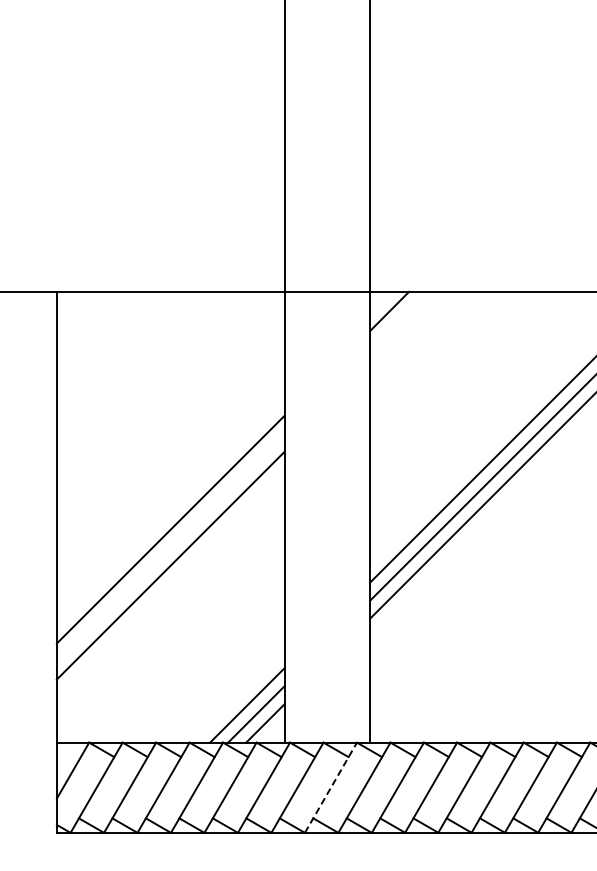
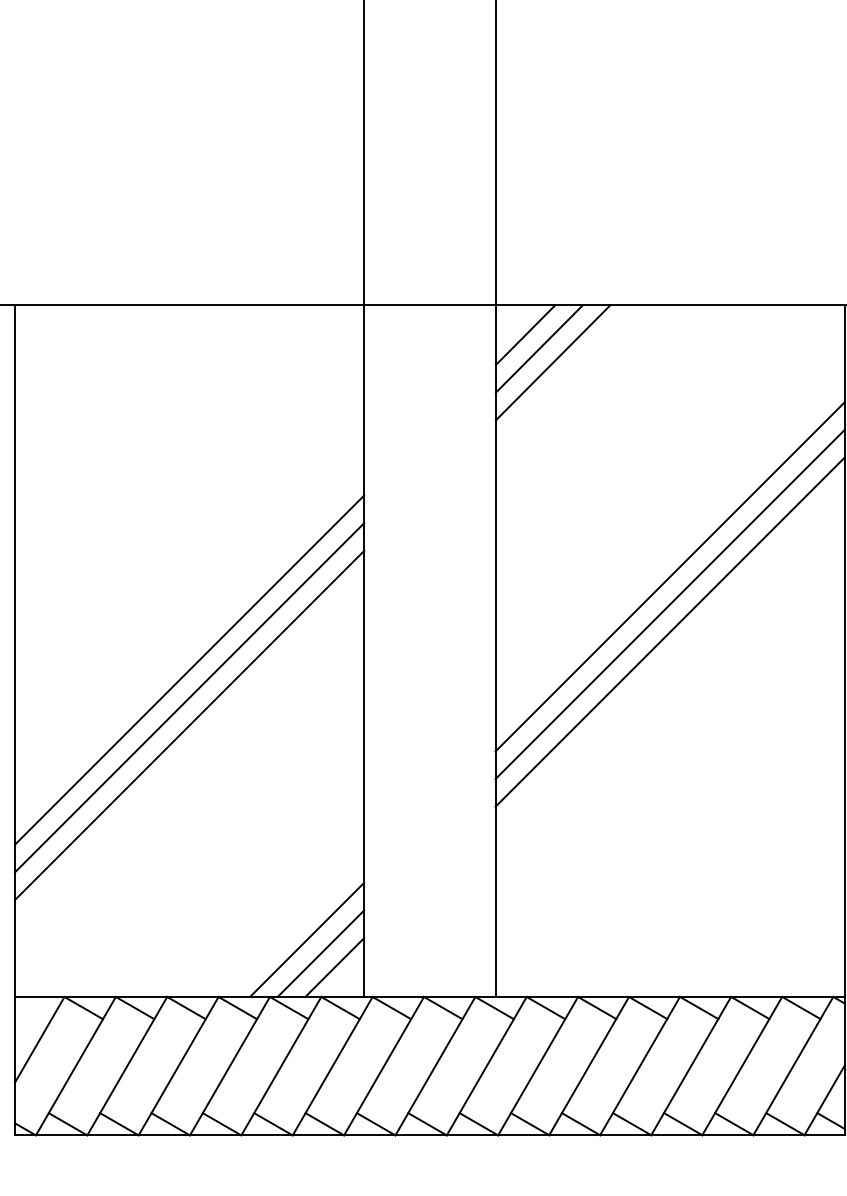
line: (398, 319) -> (539, 347), added
line: (407, 328) -> (552, 361), added
line: (170, 547) -> (189, 697), added
line: (331, 787) -> (436, 1065), dashed -> solid

